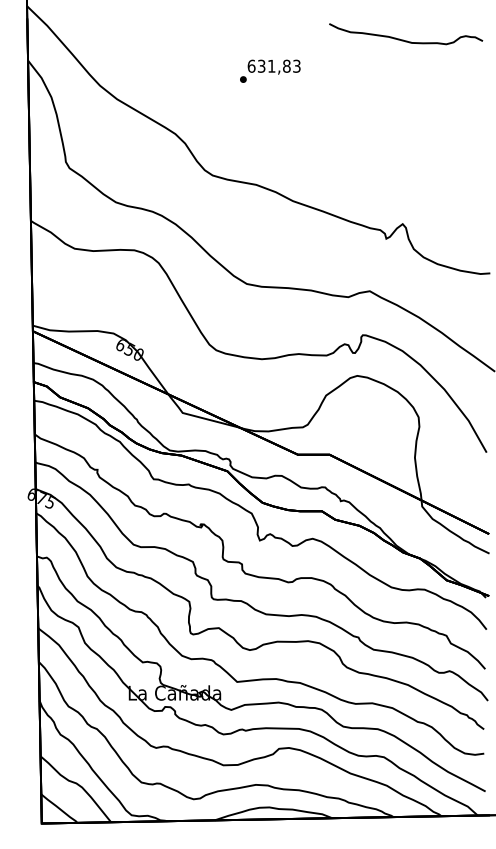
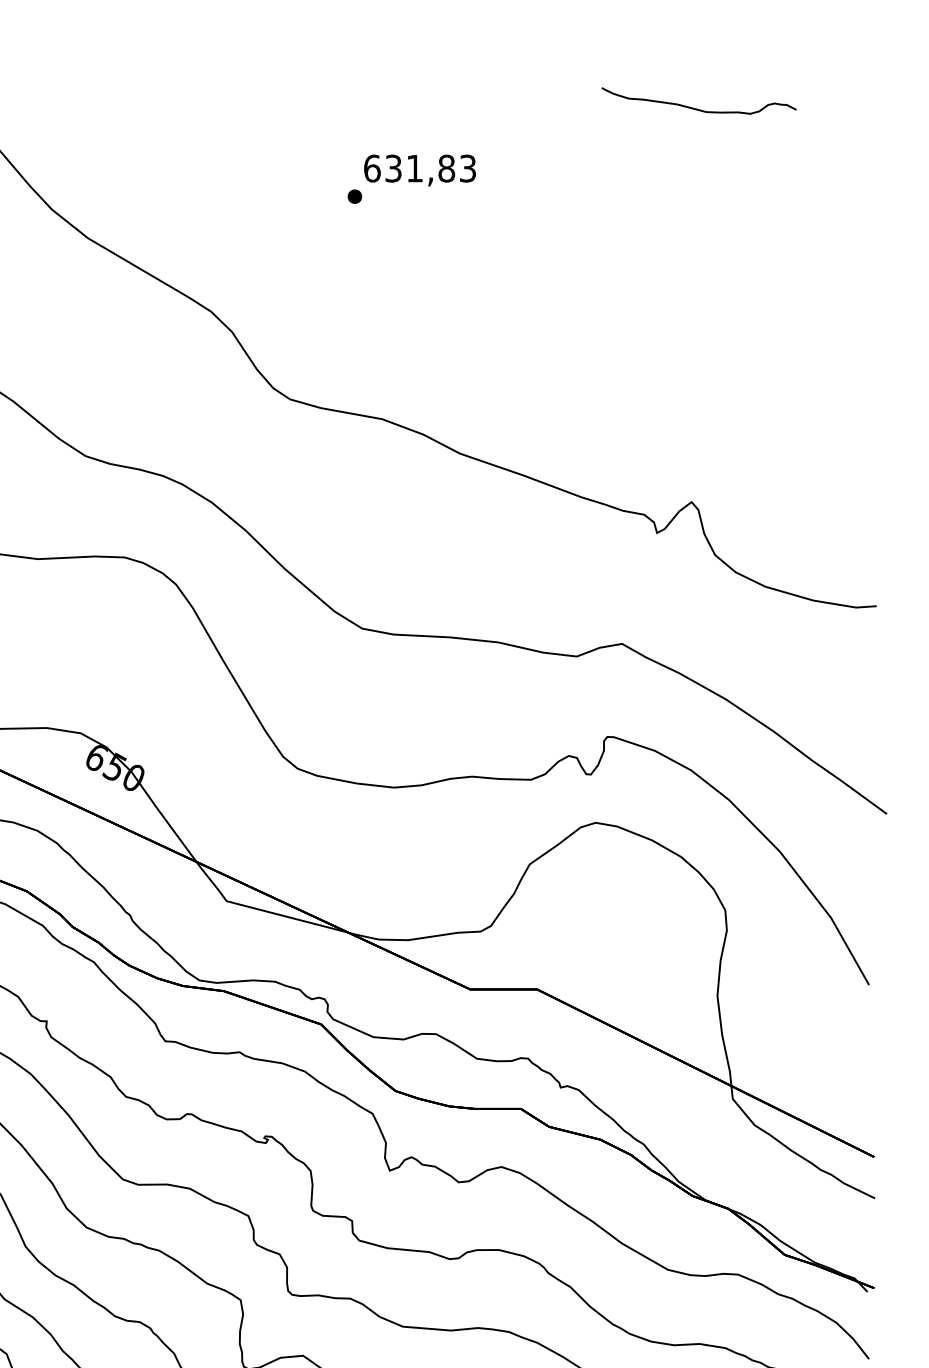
part: (406, 34) -> (699, 101), size x0.6

